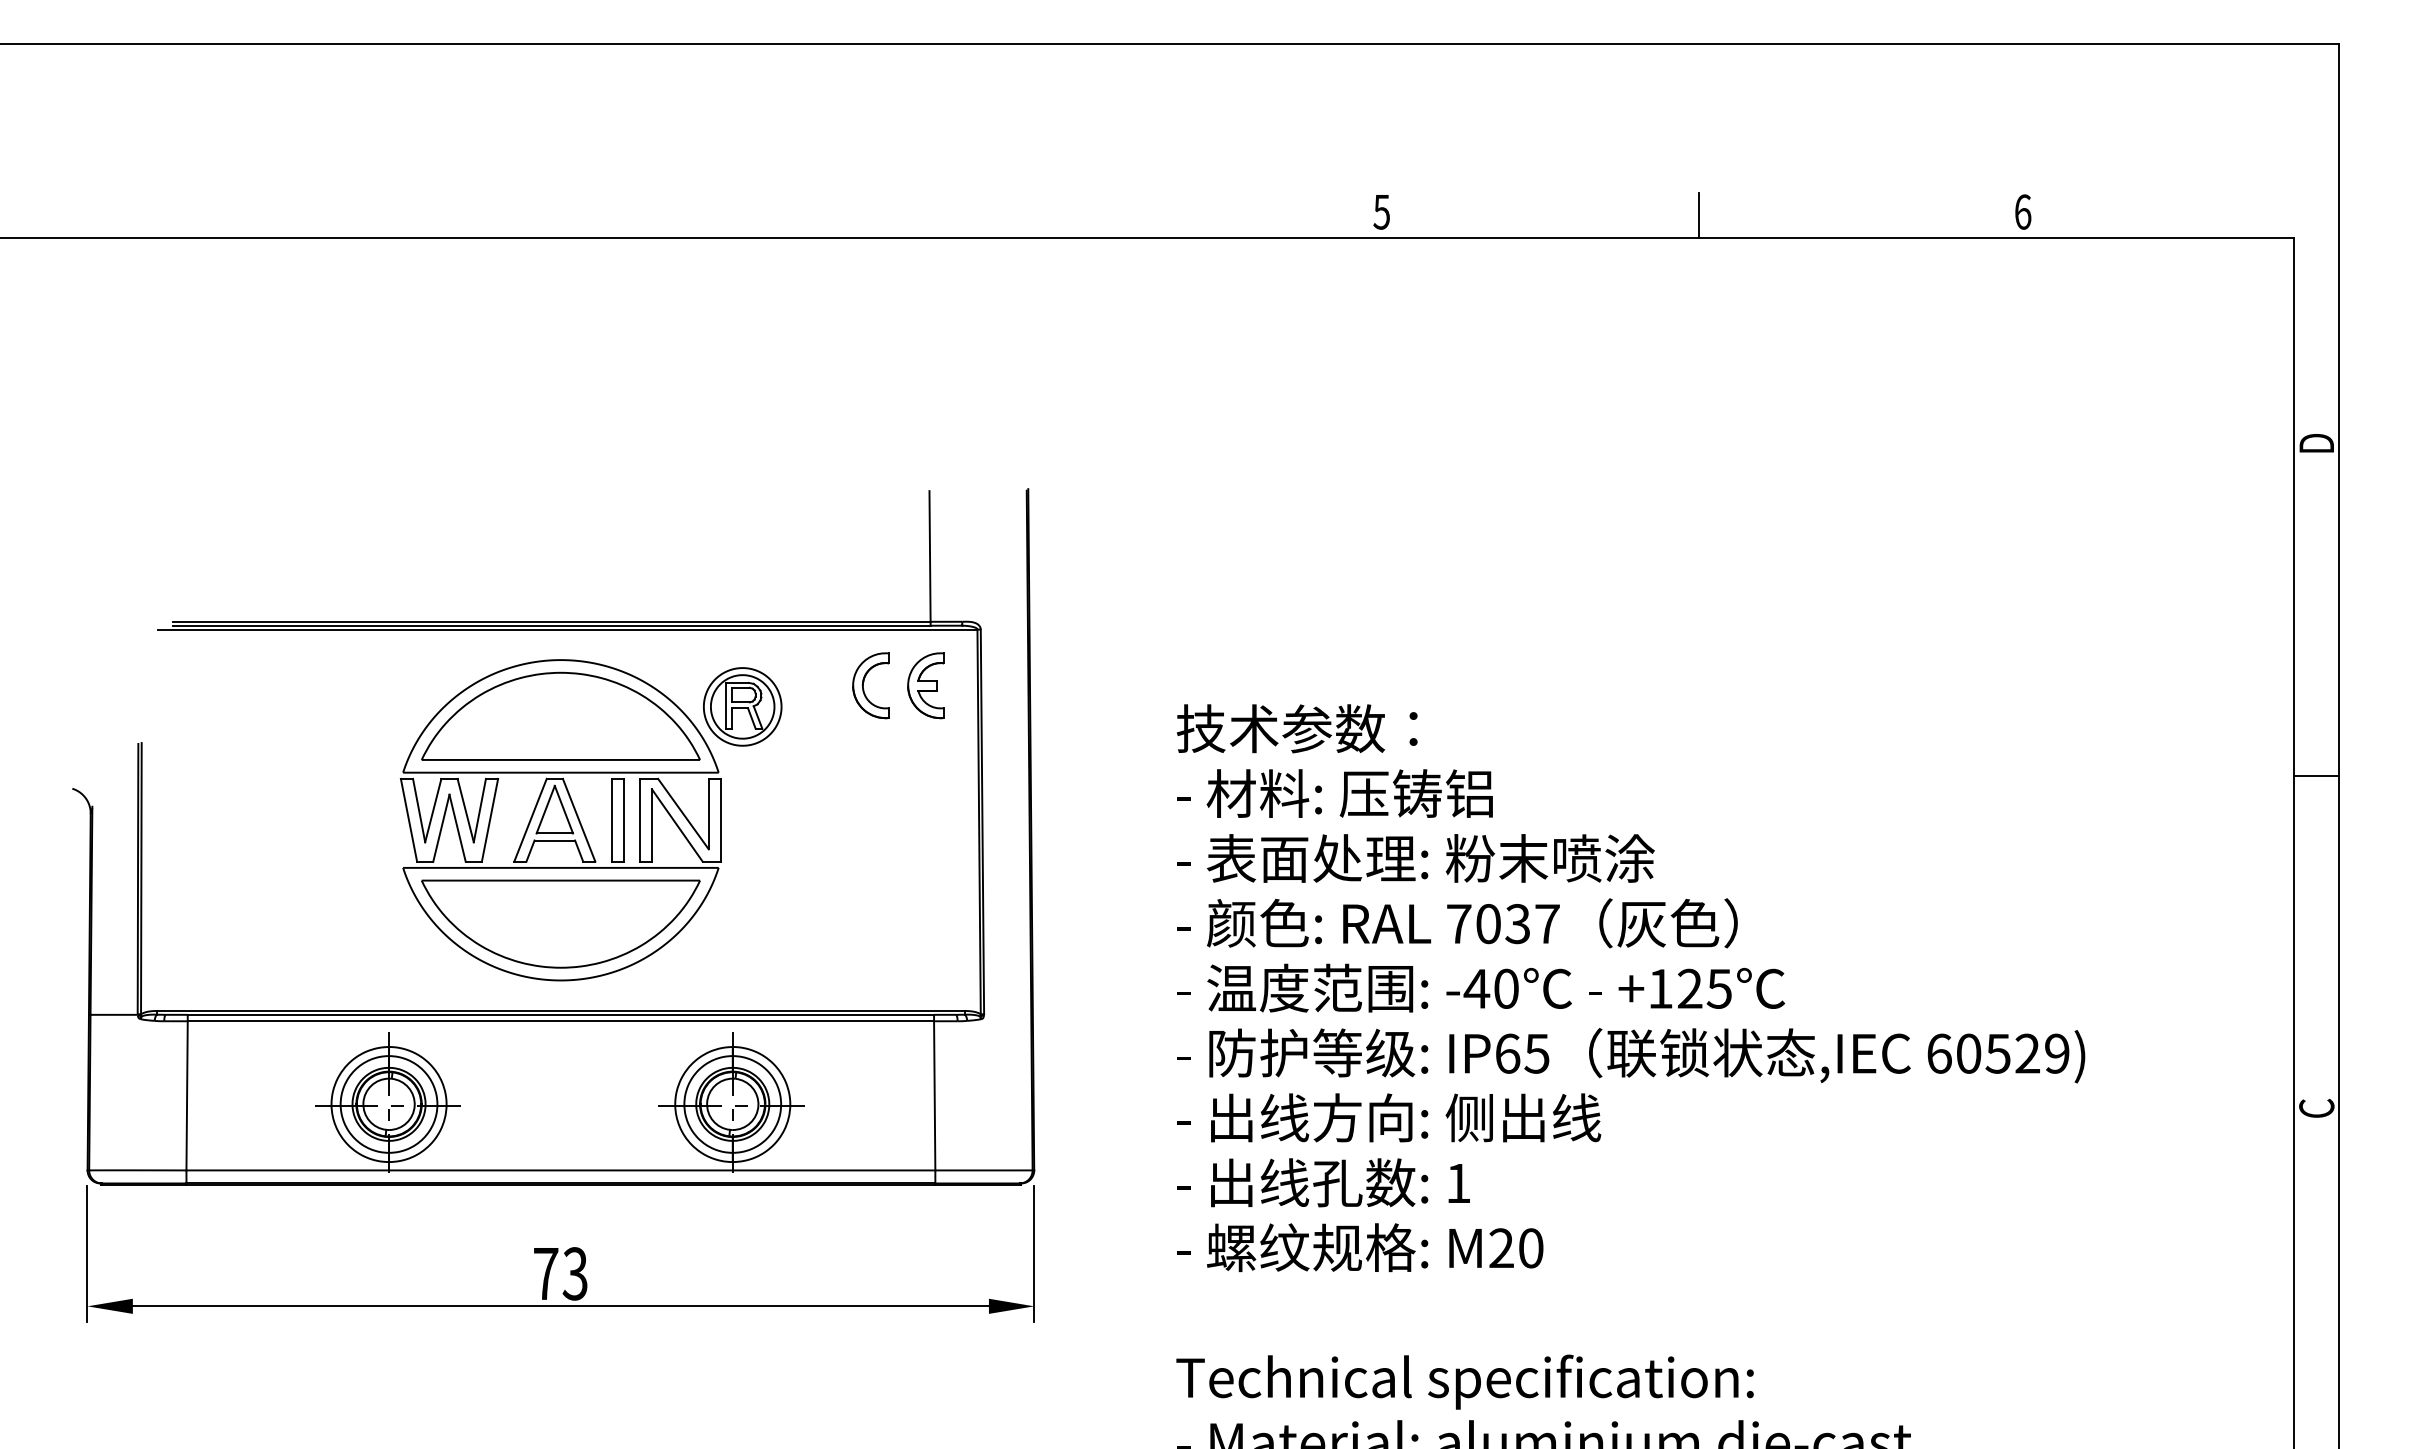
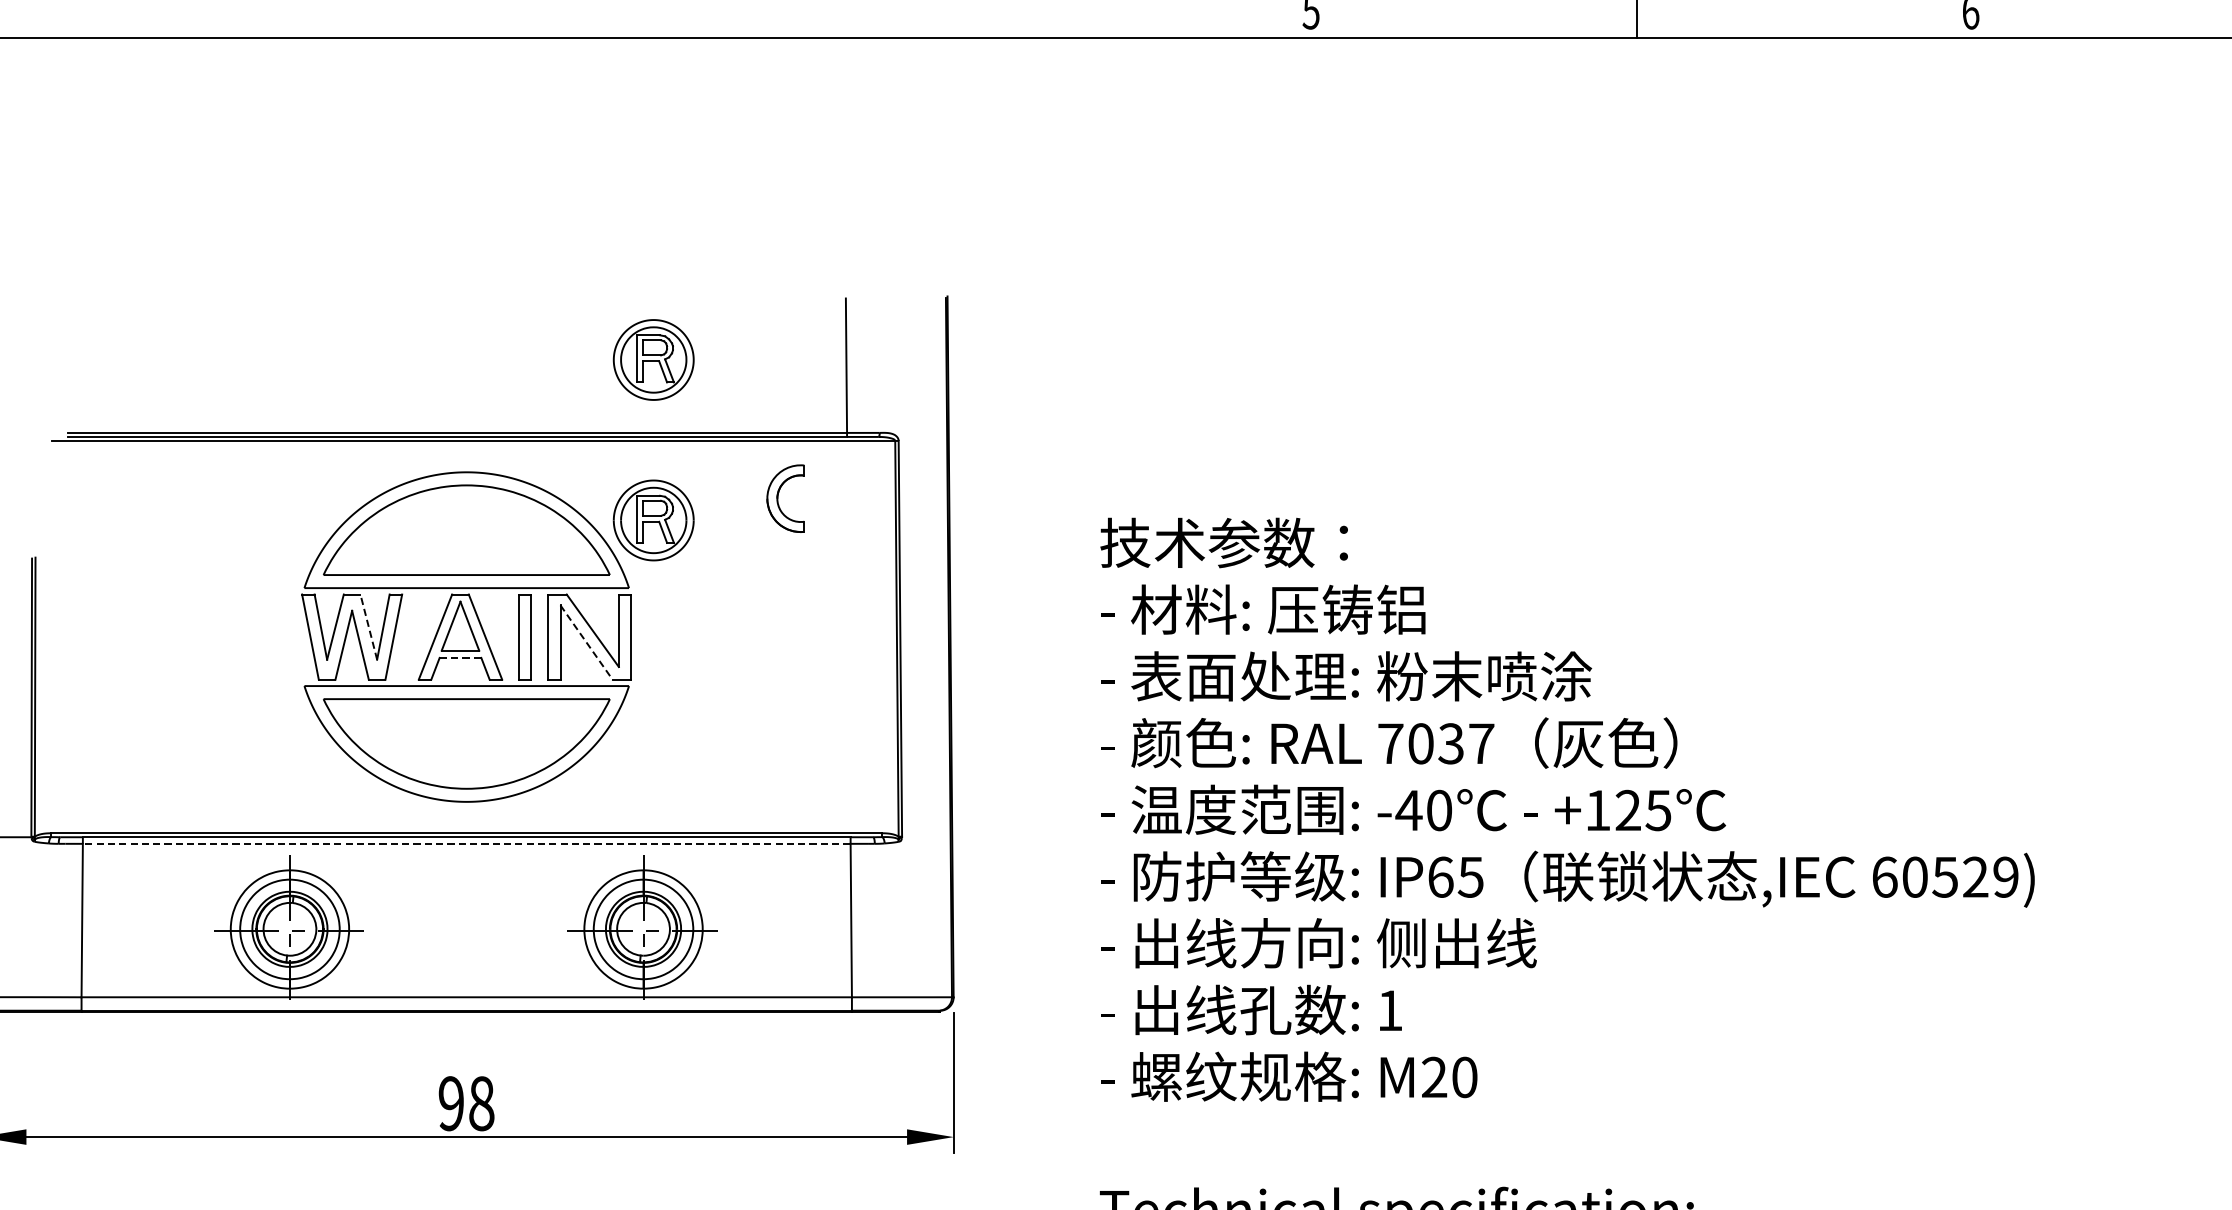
part: (742, 550) -> (653, 359), added
part: (925, 685) -> (841, 498), removed
line: (465, 810) -> (368, 627), solid -> dashed
line: (677, 825) -> (586, 642), solid -> dashed
line: (555, 840) -> (461, 657), solid -> dashed
line: (560, 1021) -> (466, 844), solid -> dashed
text: (560, 1273) -> (466, 1103), 73 -> 98

